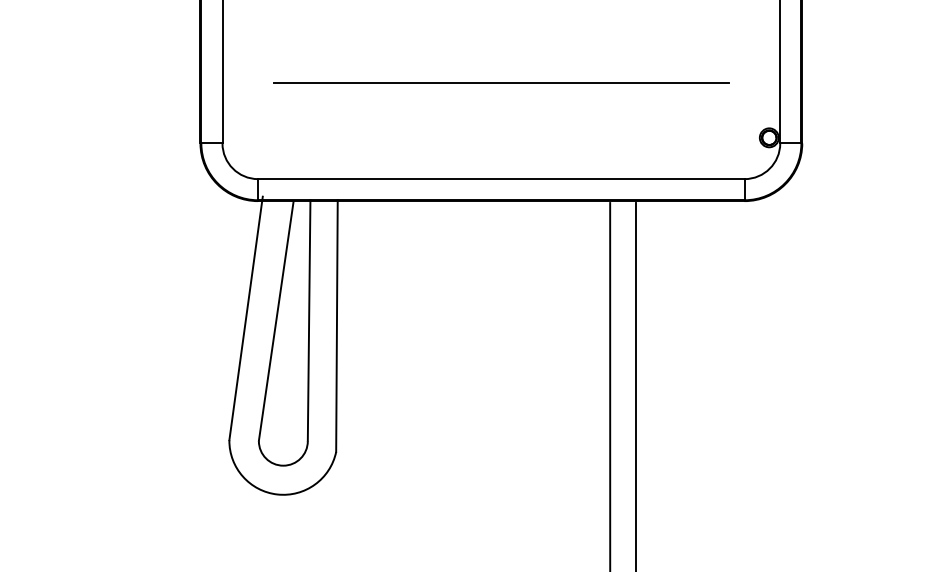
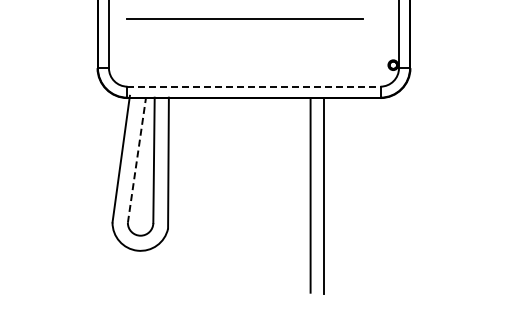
line: (500, 82) -> (244, 18), moved
line: (502, 178) -> (254, 86), solid -> dashed
line: (275, 321) -> (136, 160), solid -> dashed

